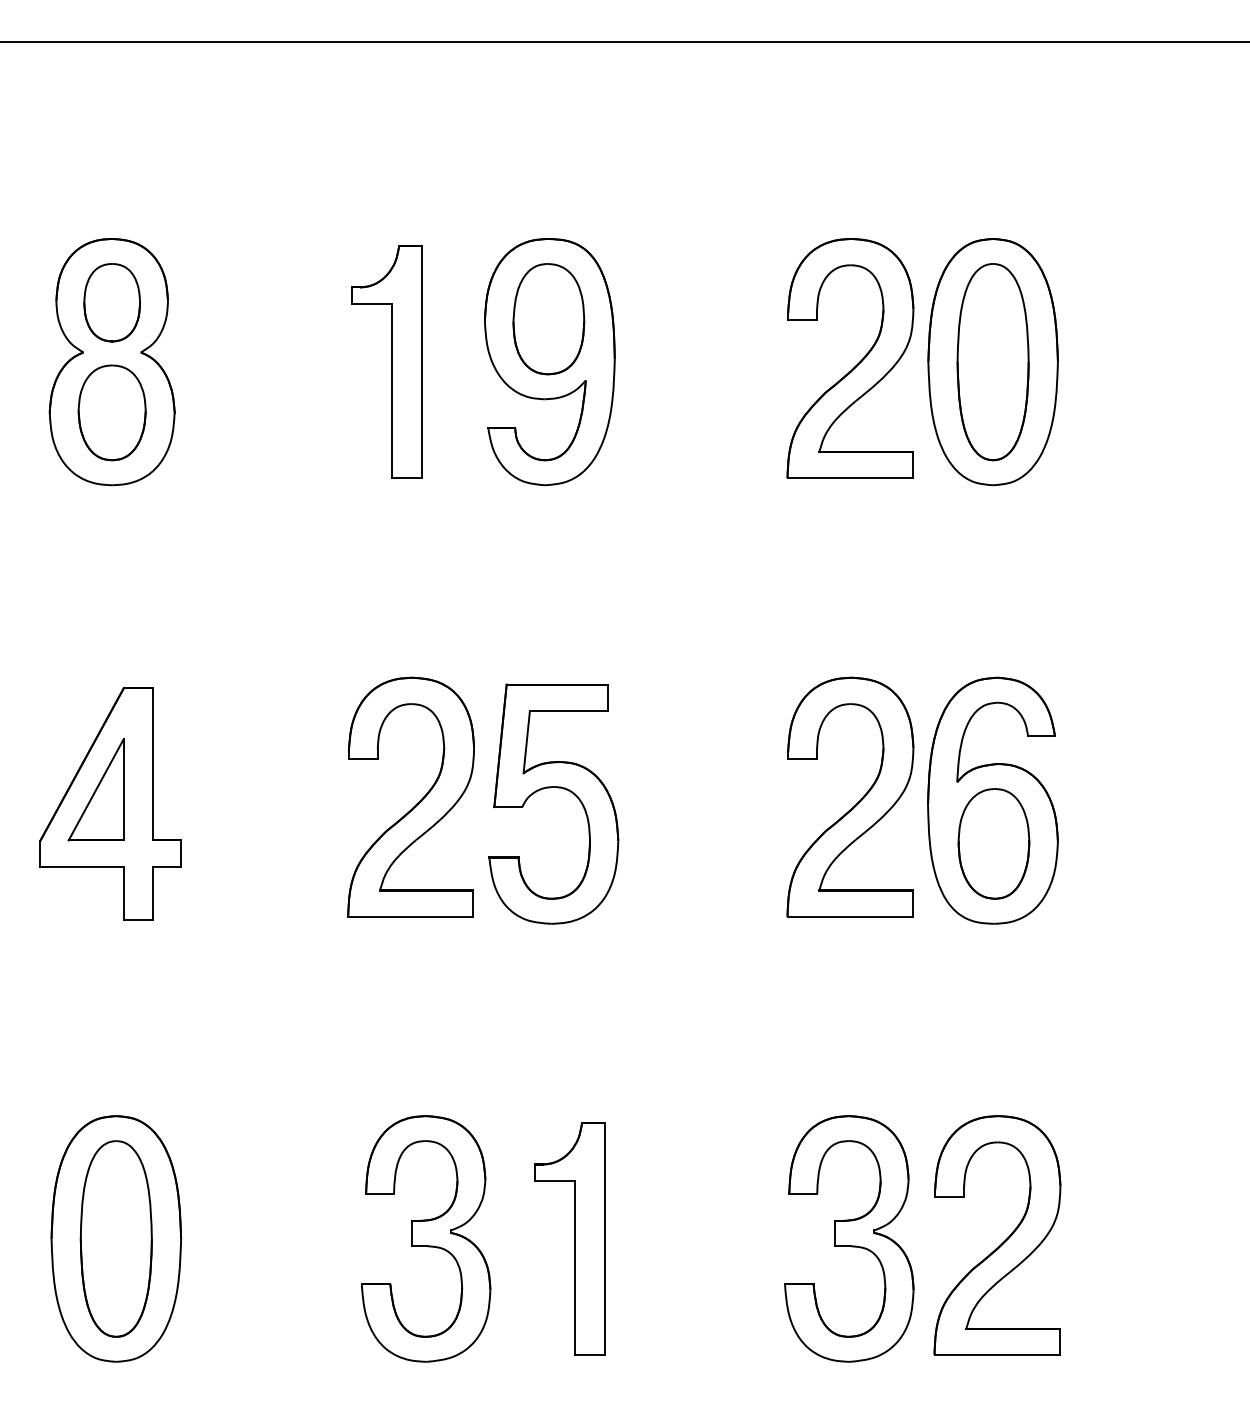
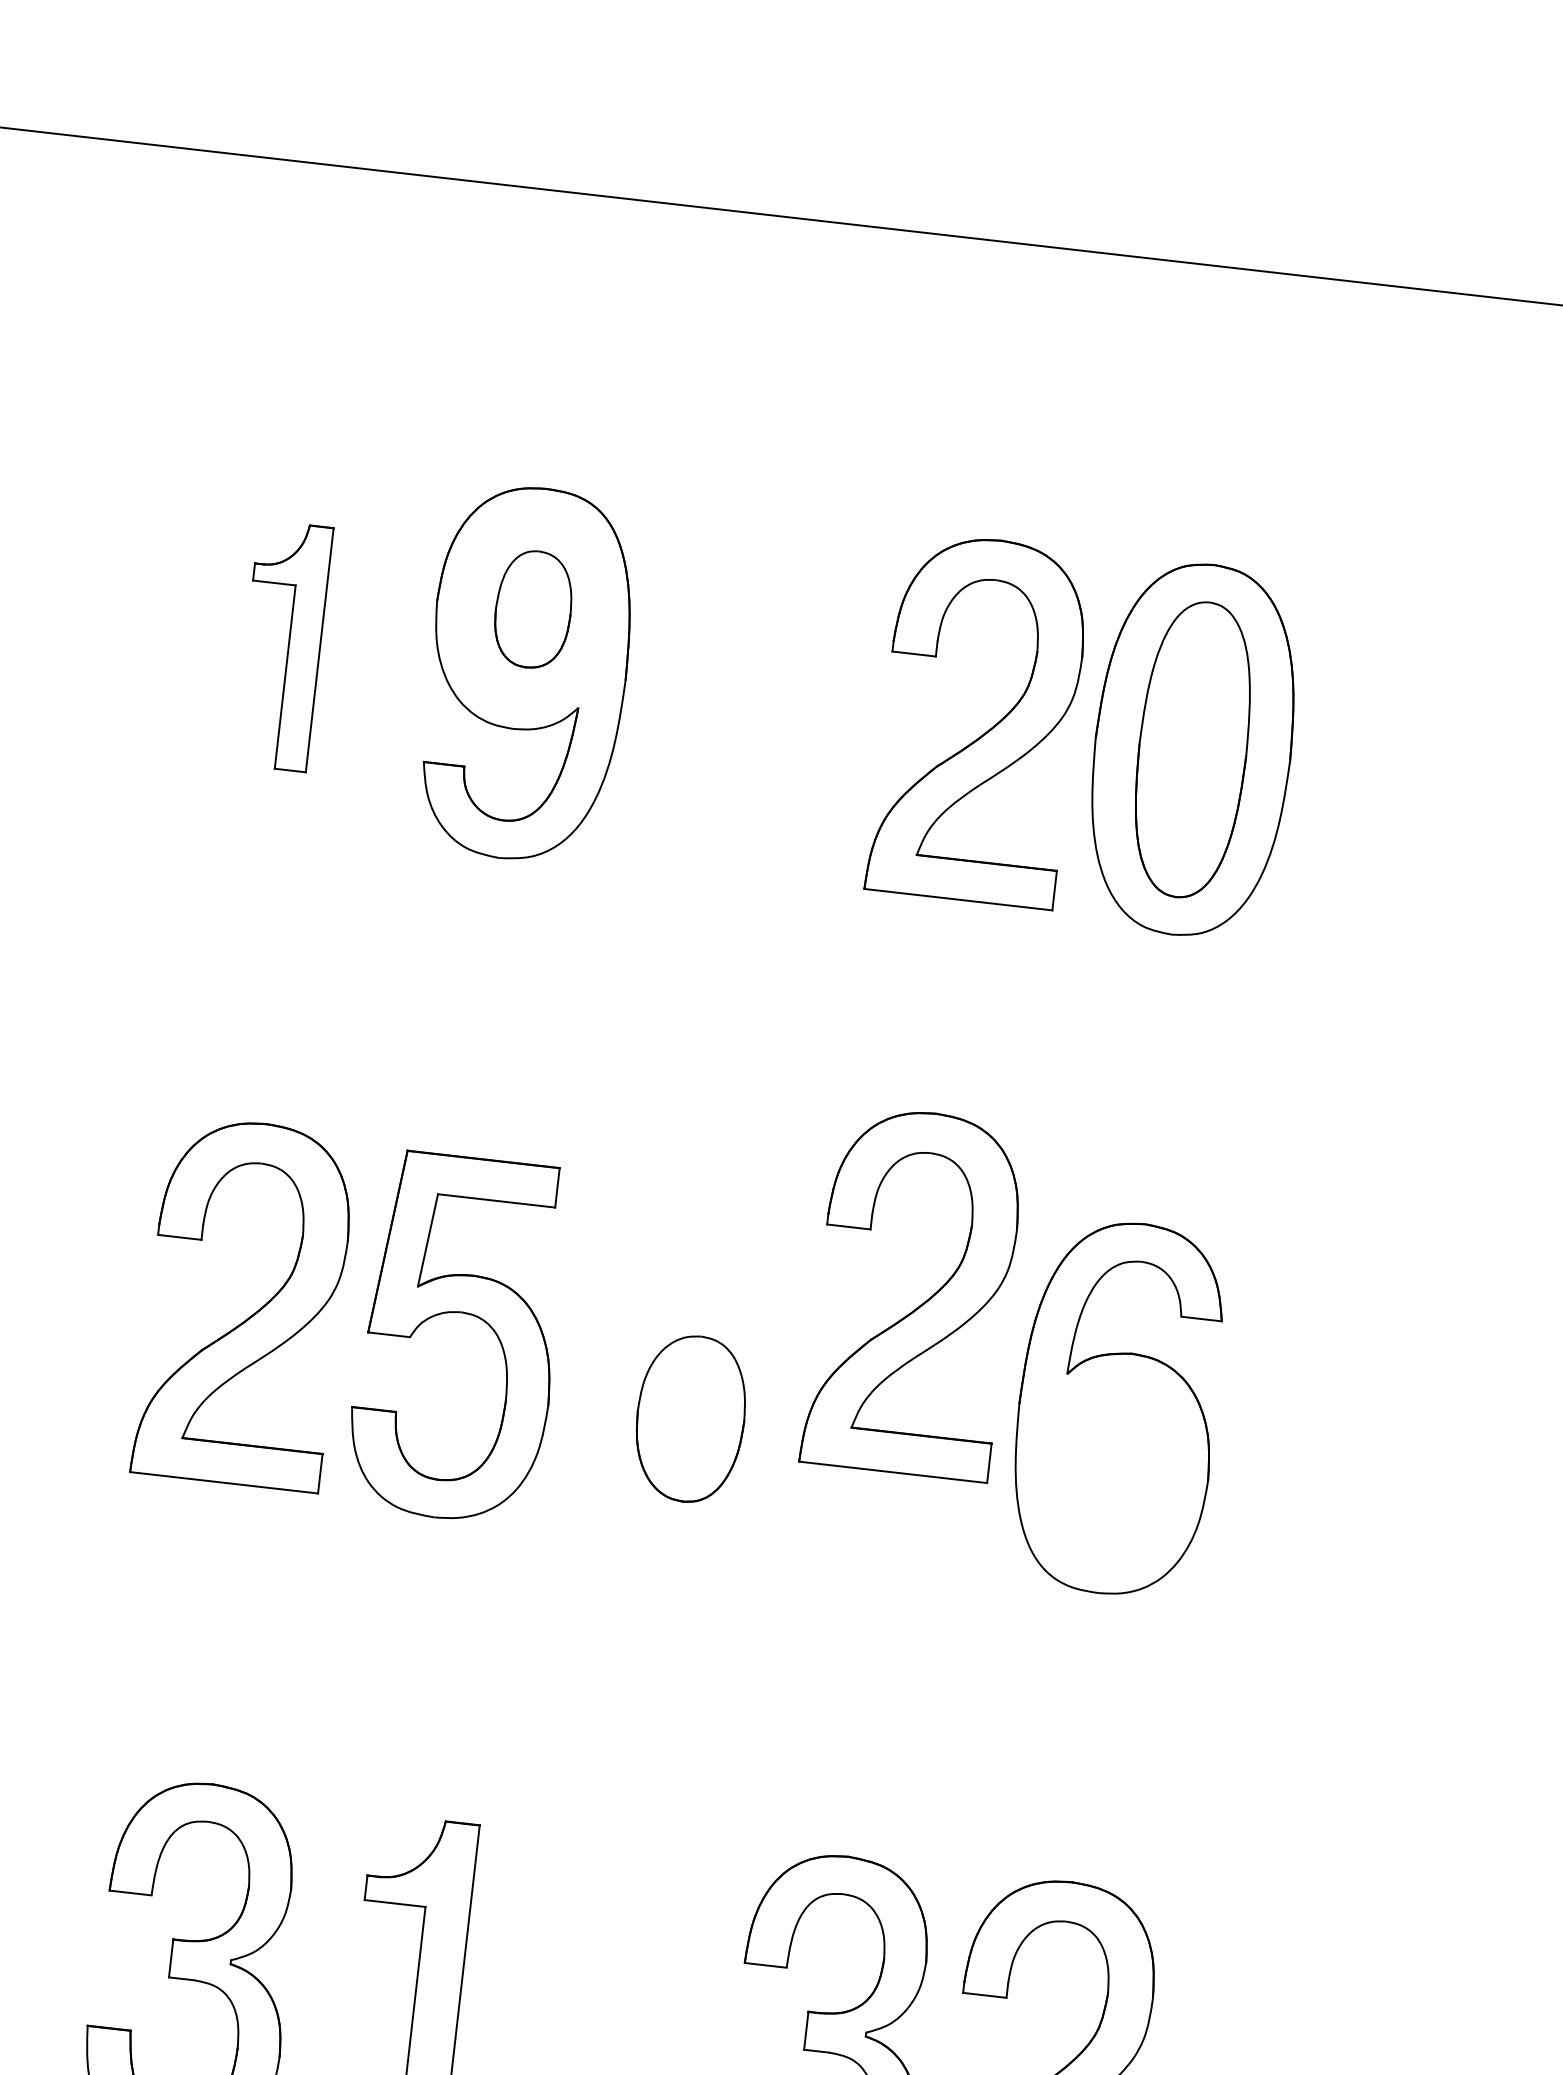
part: (548, 319) -> (532, 609), size x0.7
part: (386, 361) -> (282, 645), size x0.7
part: (857, 802) -> (923, 1302), moved
part: (993, 843) -> (690, 1418), moved

